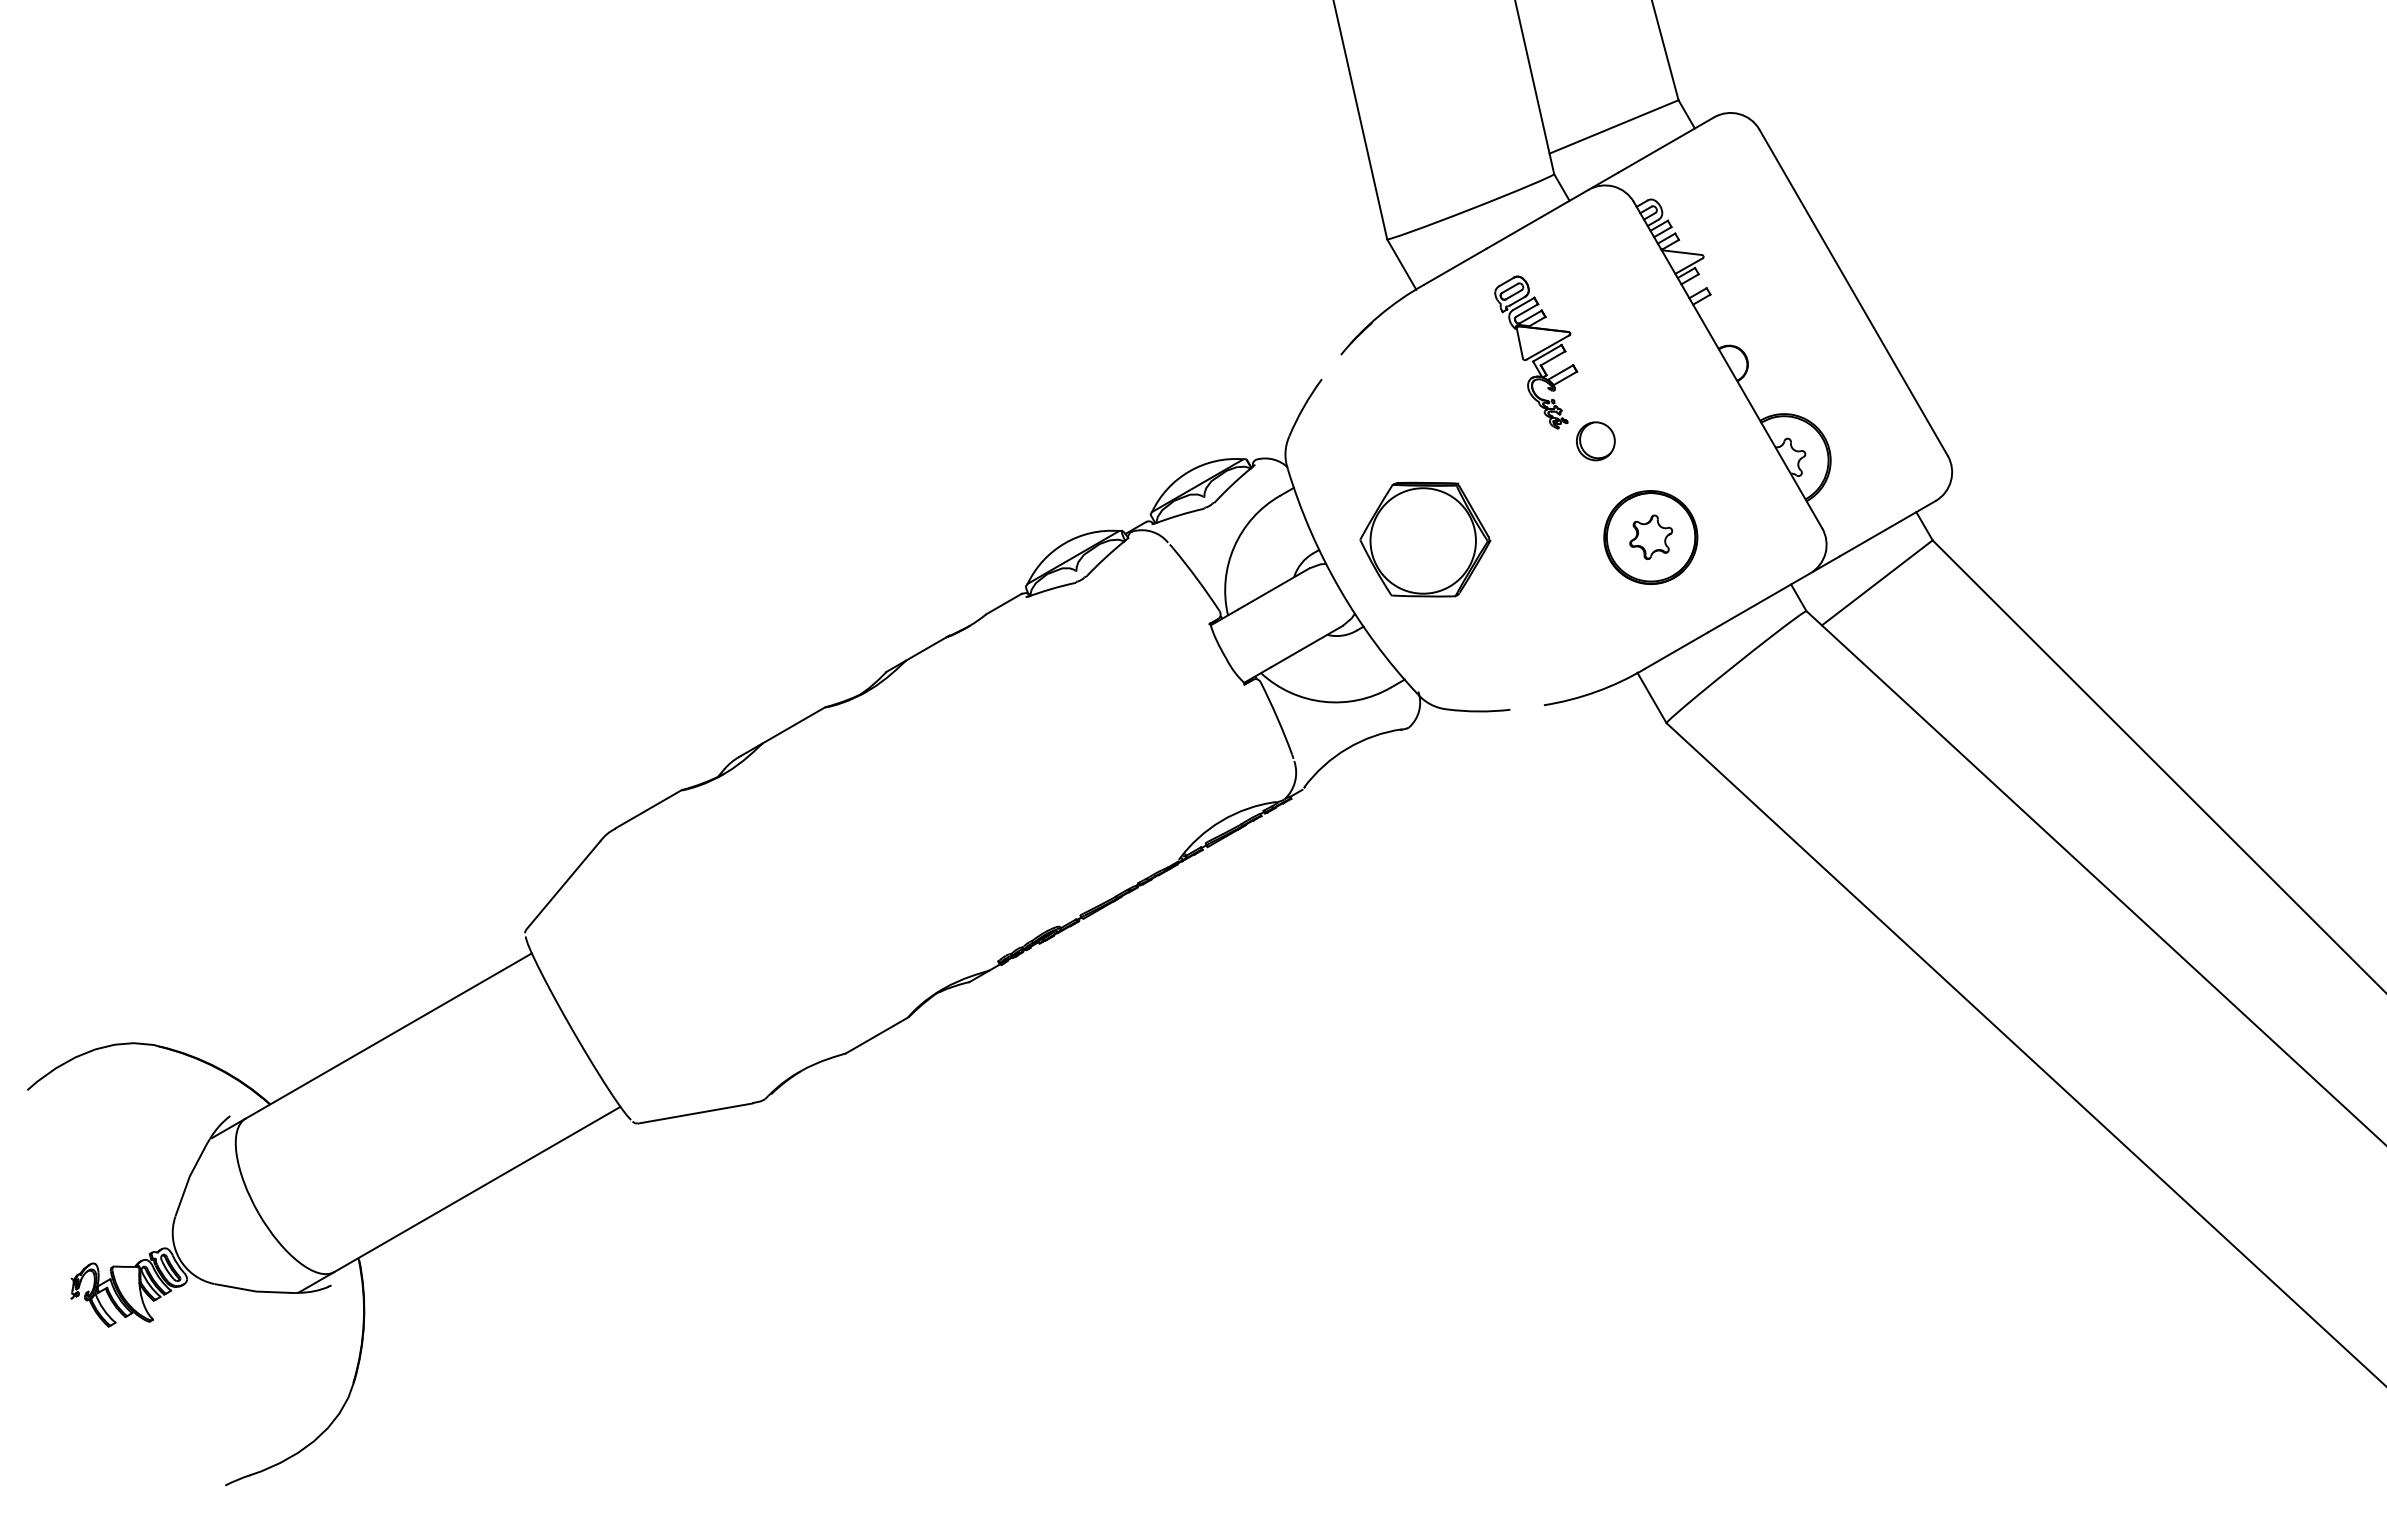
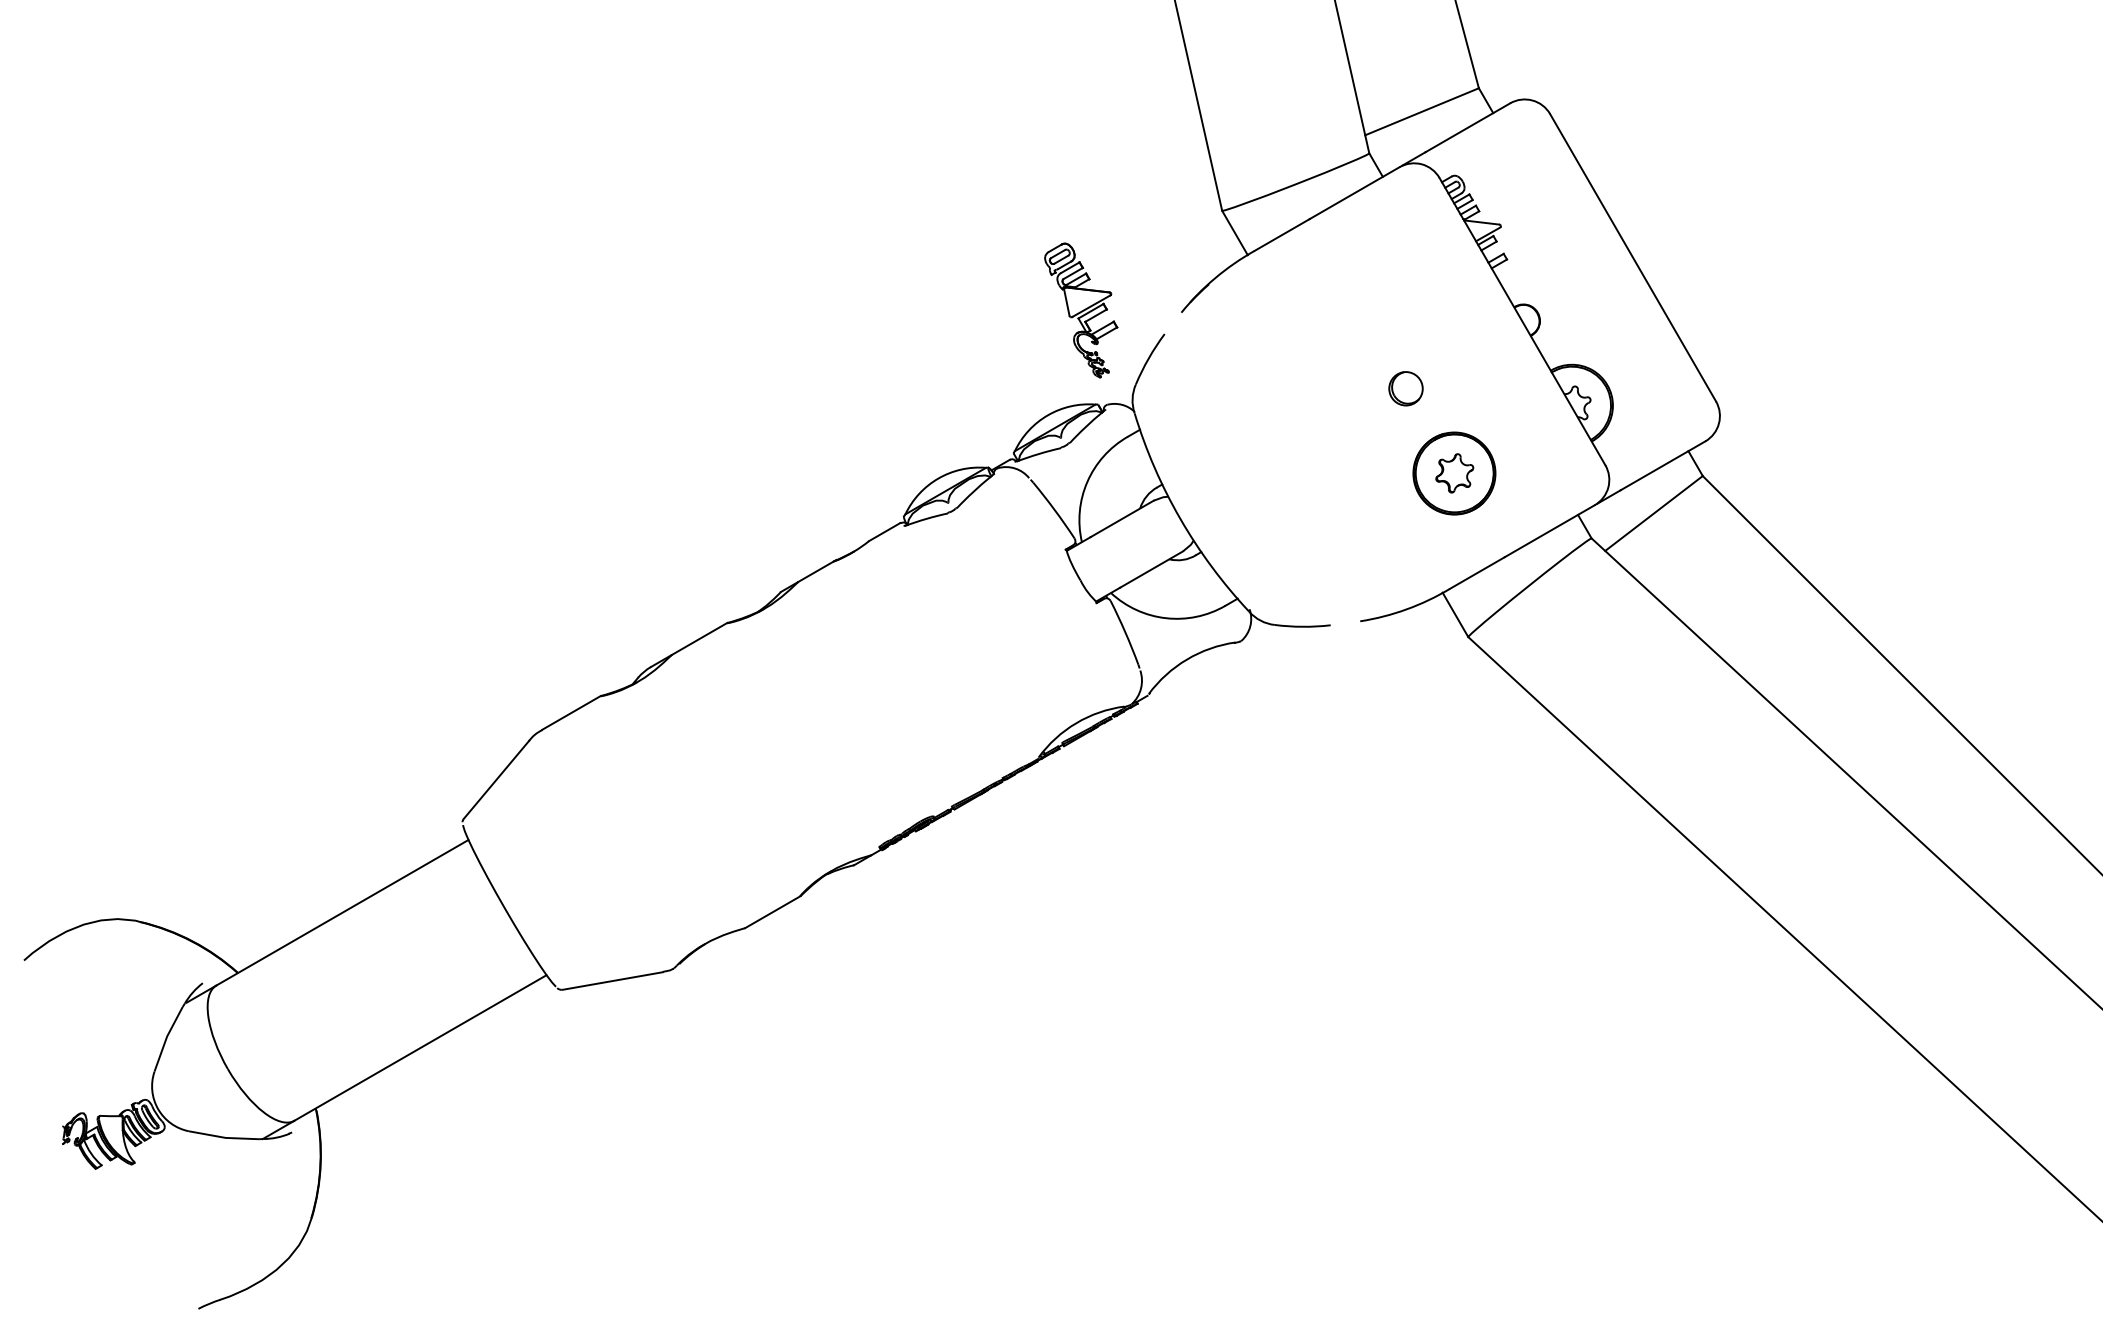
part: (1536, 352) -> (1081, 310), moved
part: (1425, 539) -> (1255, 475), removed

